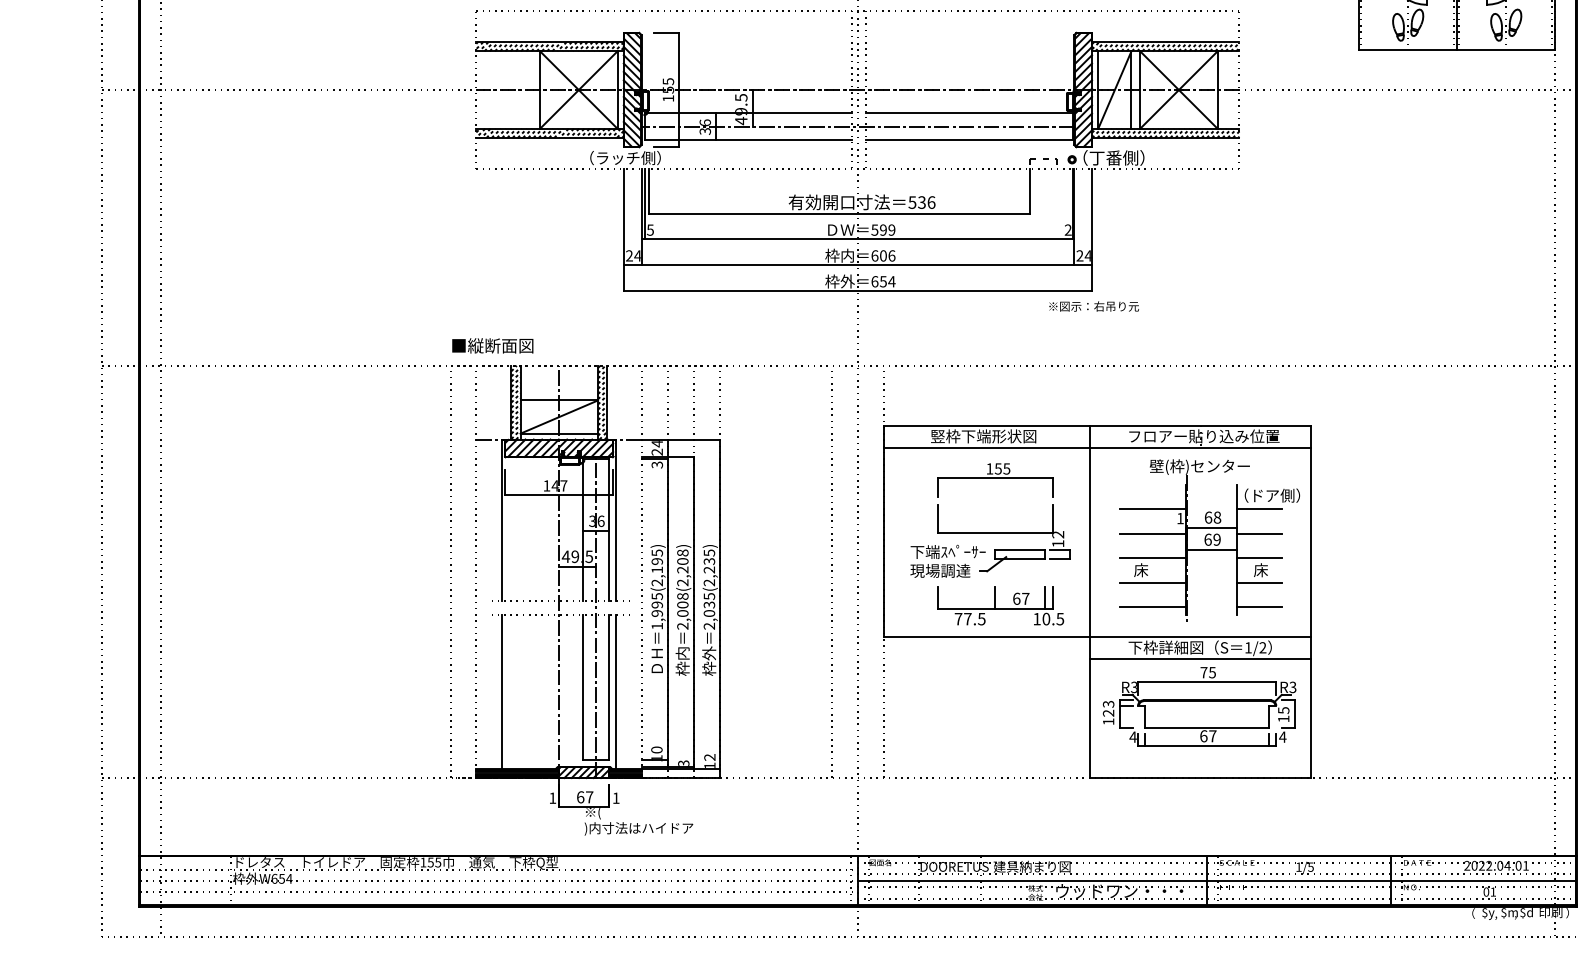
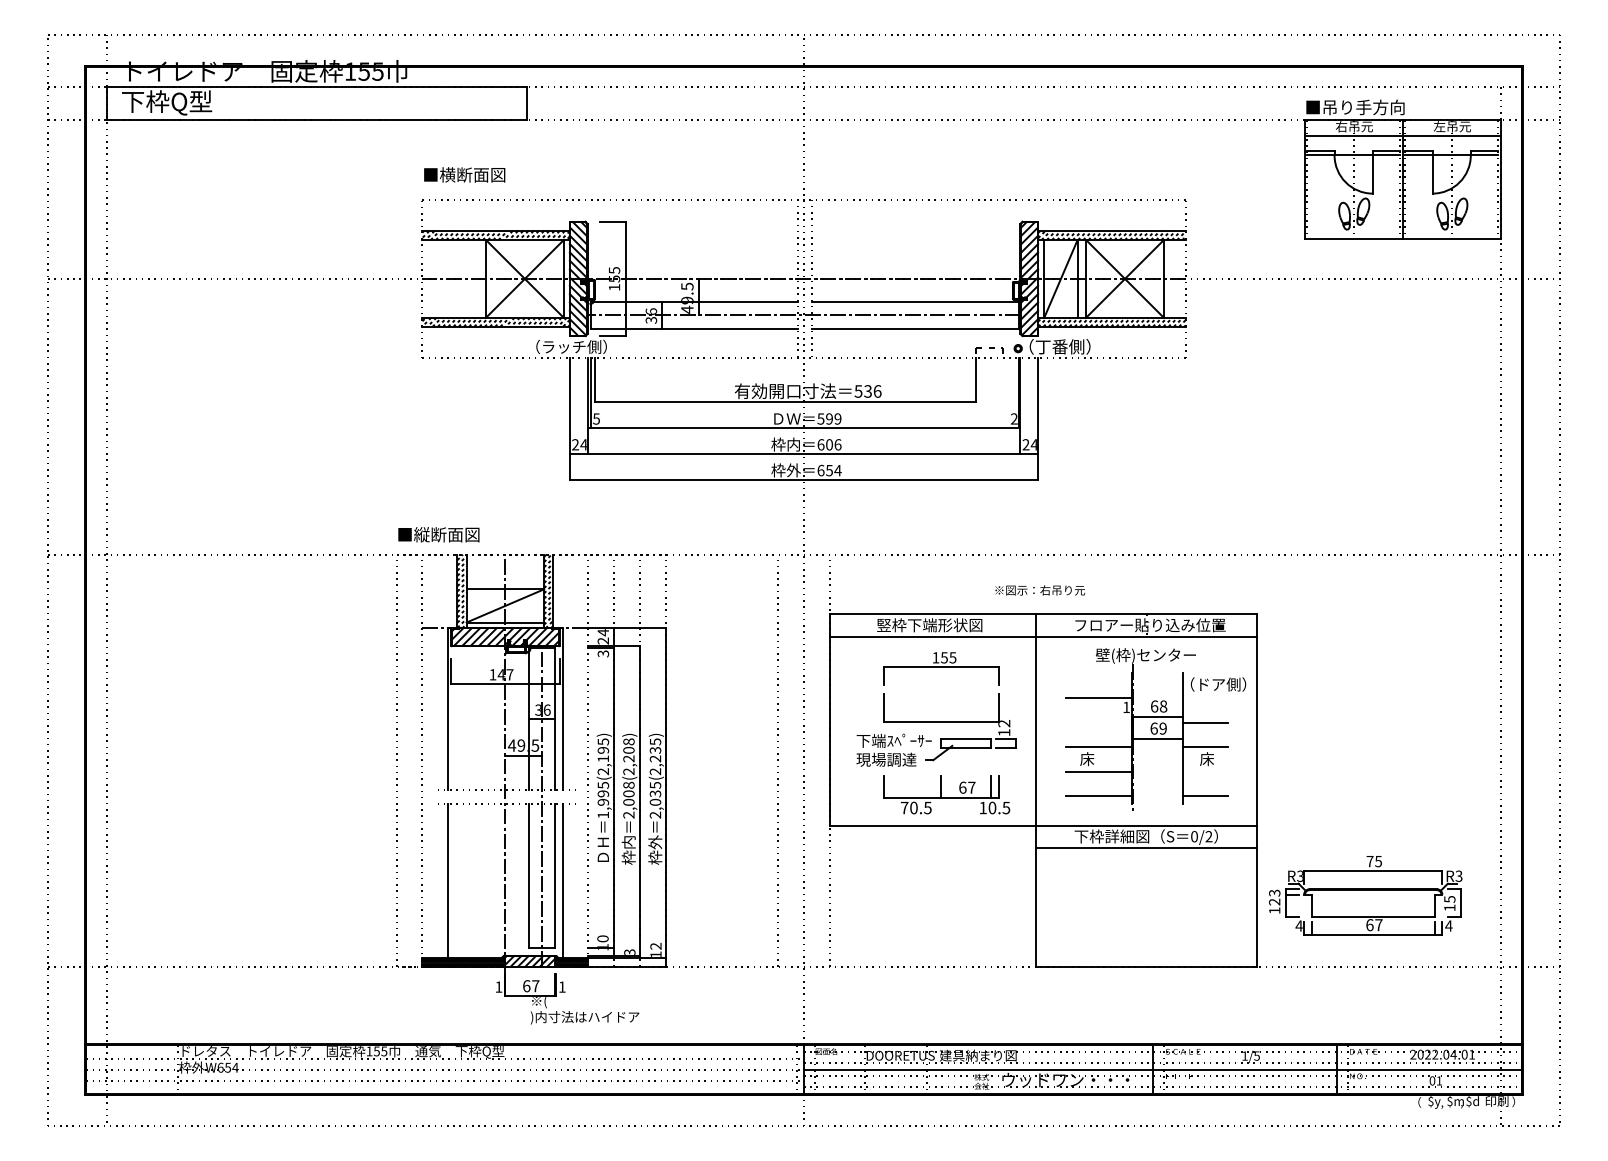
text: (1094, 306) -> (1040, 590), moved
line: (1258, 508) -> (1204, 697), removed
line: (1152, 533) -> (1098, 722), removed
line: (1258, 582) -> (1204, 771), removed
text: (967, 618) -> (913, 807), 77.5 -> 70.5
text: (1248, 647) -> (1194, 836), 1/2 -> 0/2
part: (1199, 706) -> (1365, 895), moved

